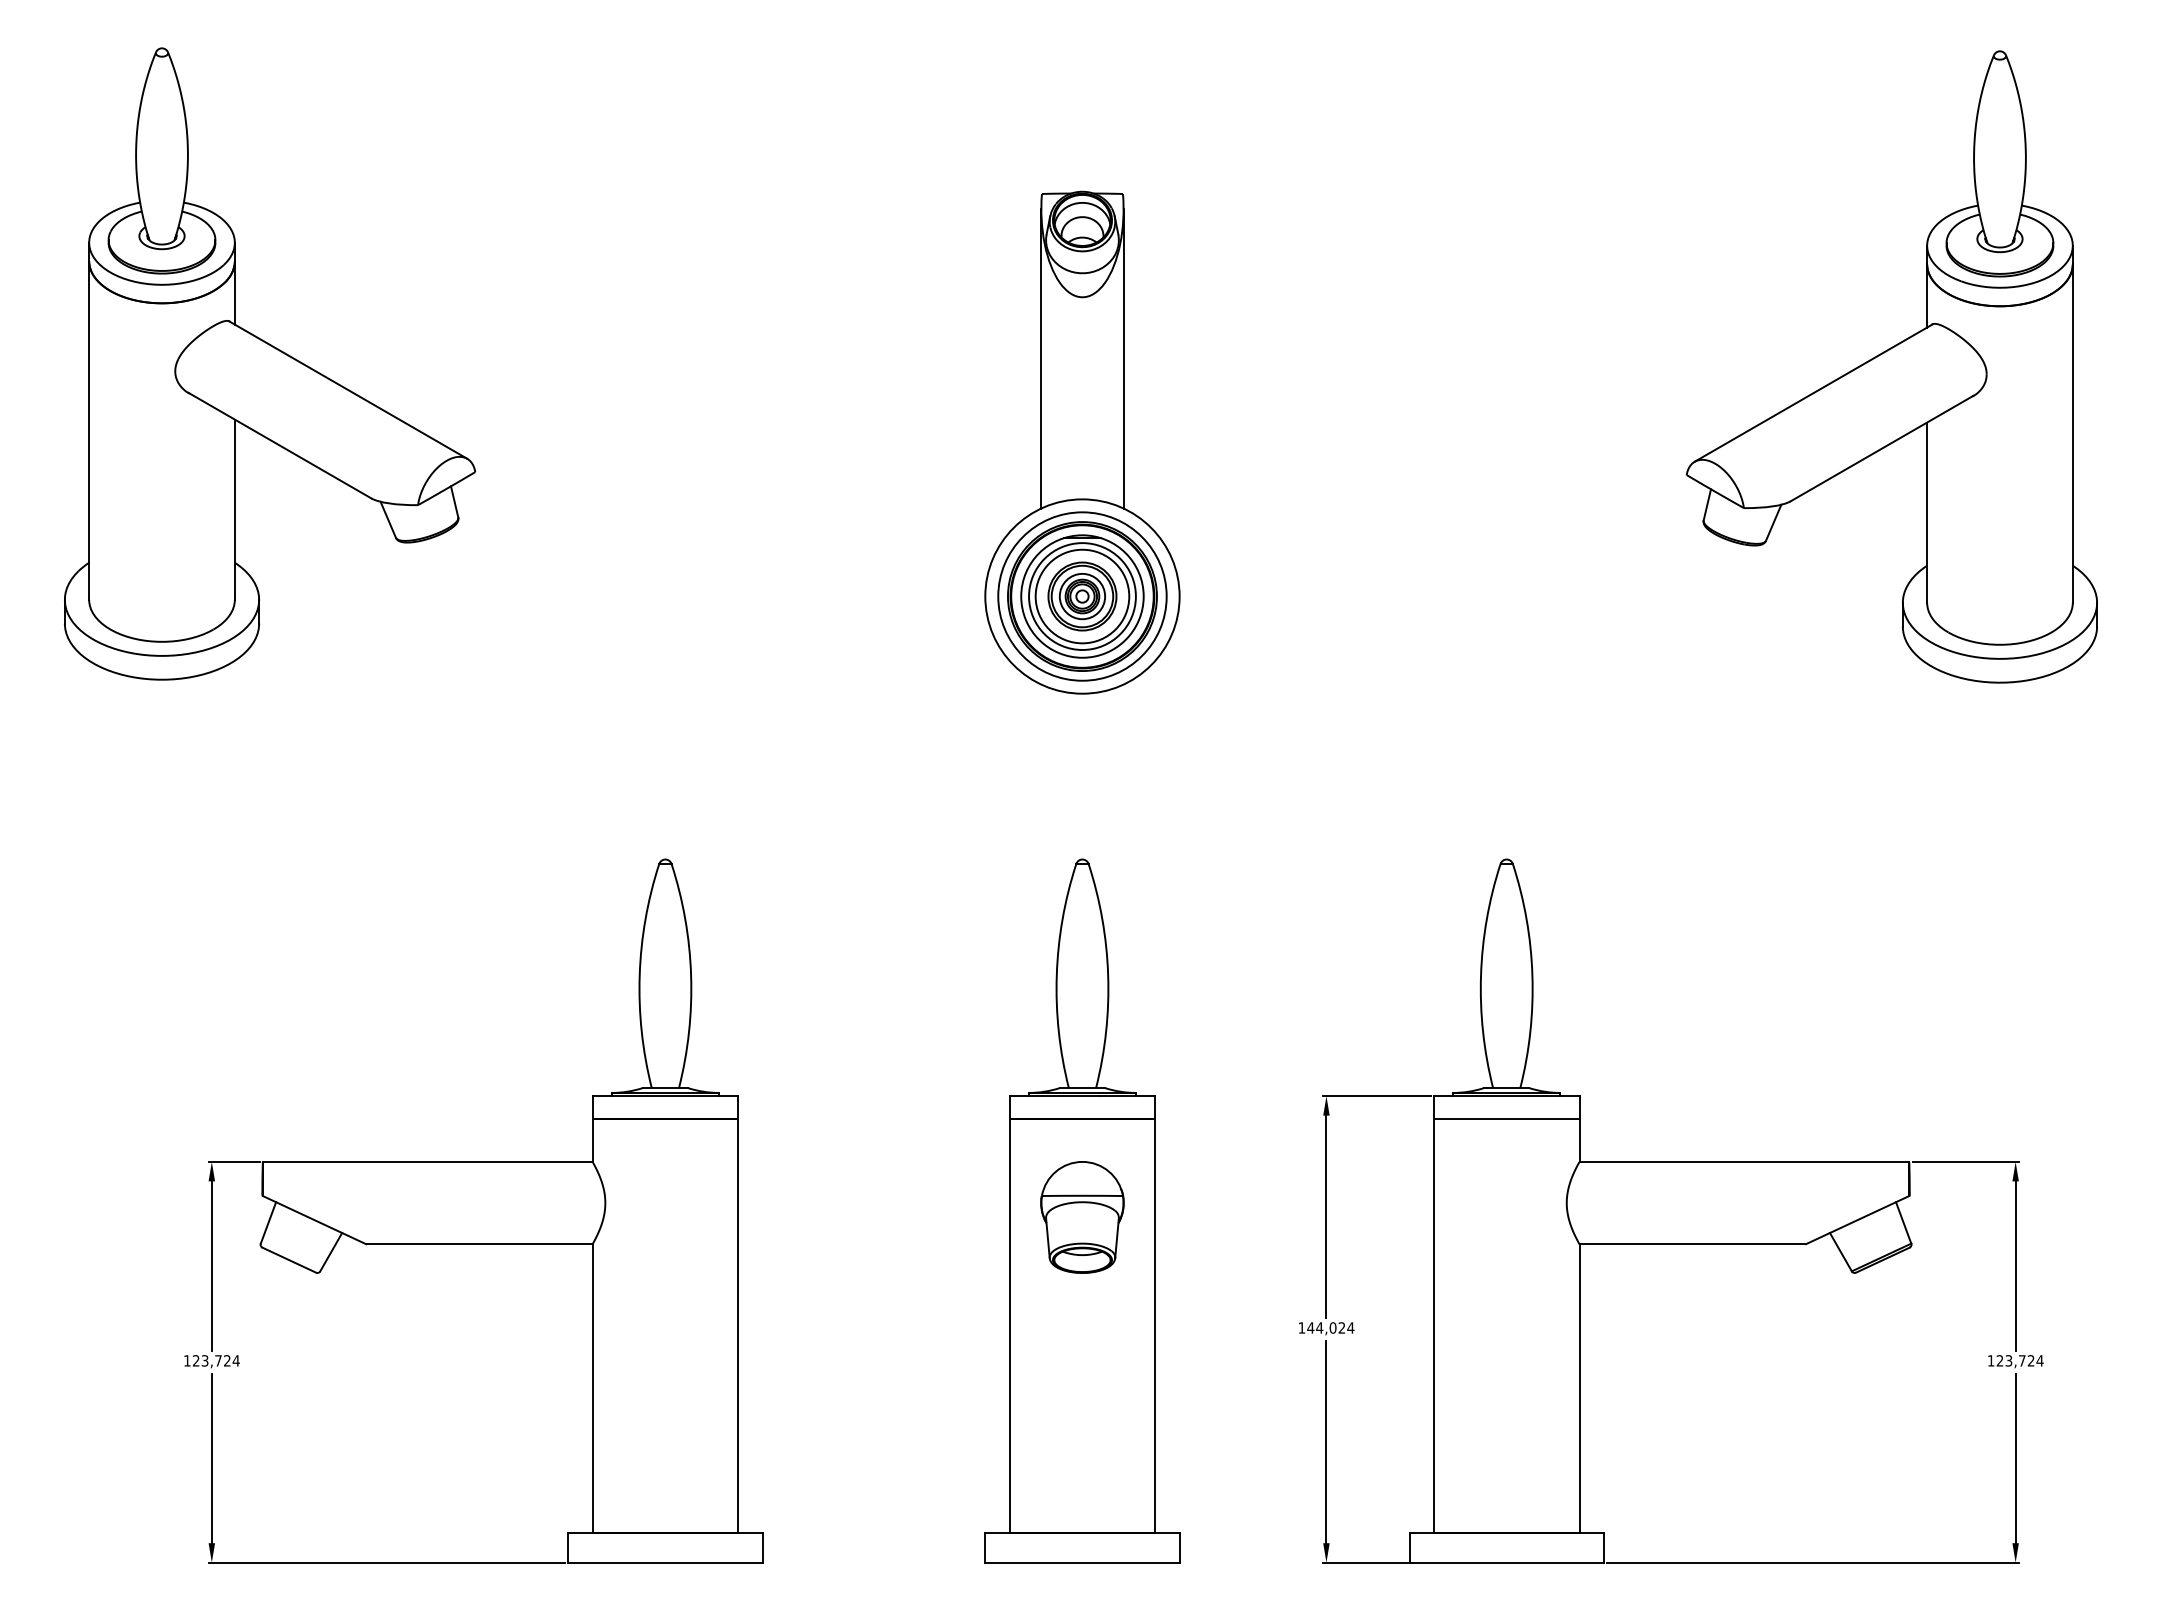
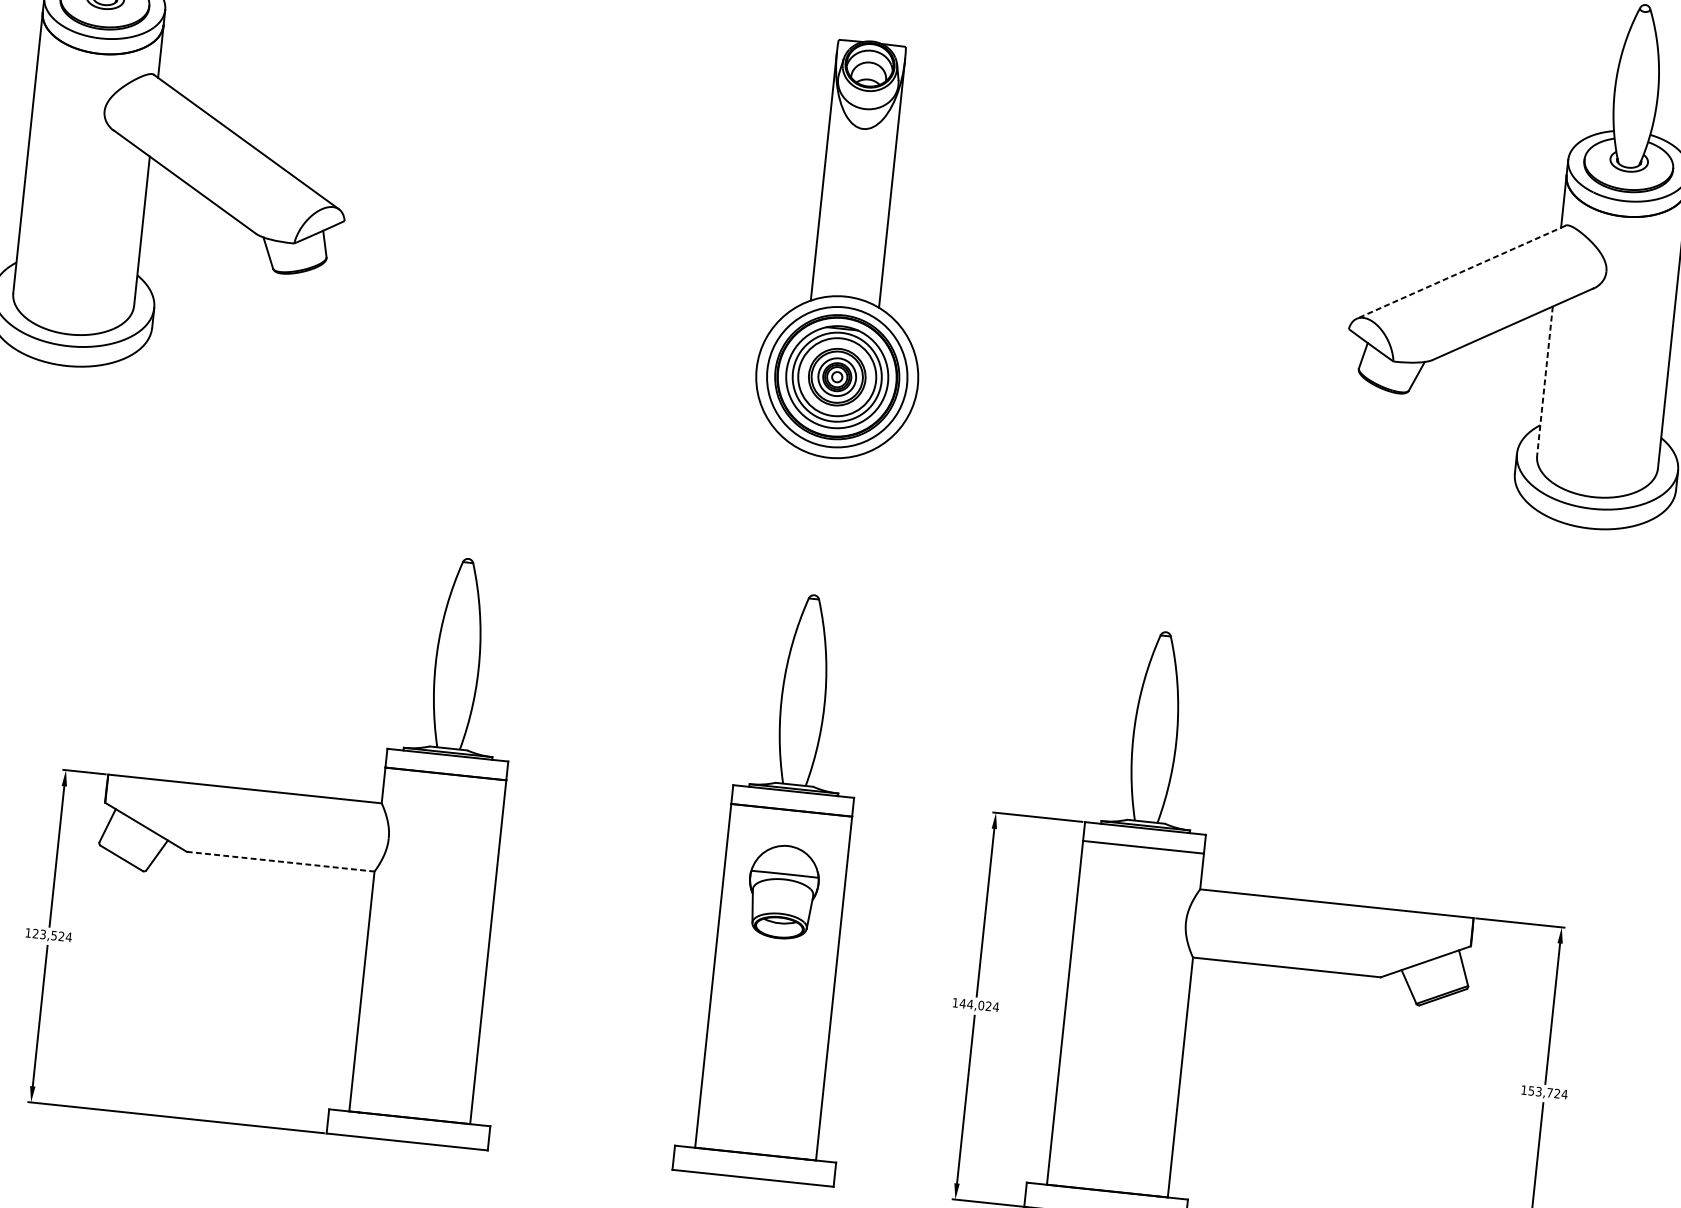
line: (1813, 393) -> (1461, 272), solid -> dashed
line: (1927, 513) -> (1545, 381), solid -> dashed
line: (479, 1244) -> (280, 861), solid -> dashed
text: (218, 1360) -> (54, 935), 123,724 -> 123,524
text: (1999, 1360) -> (1531, 1090), 123,724 -> 153,724

